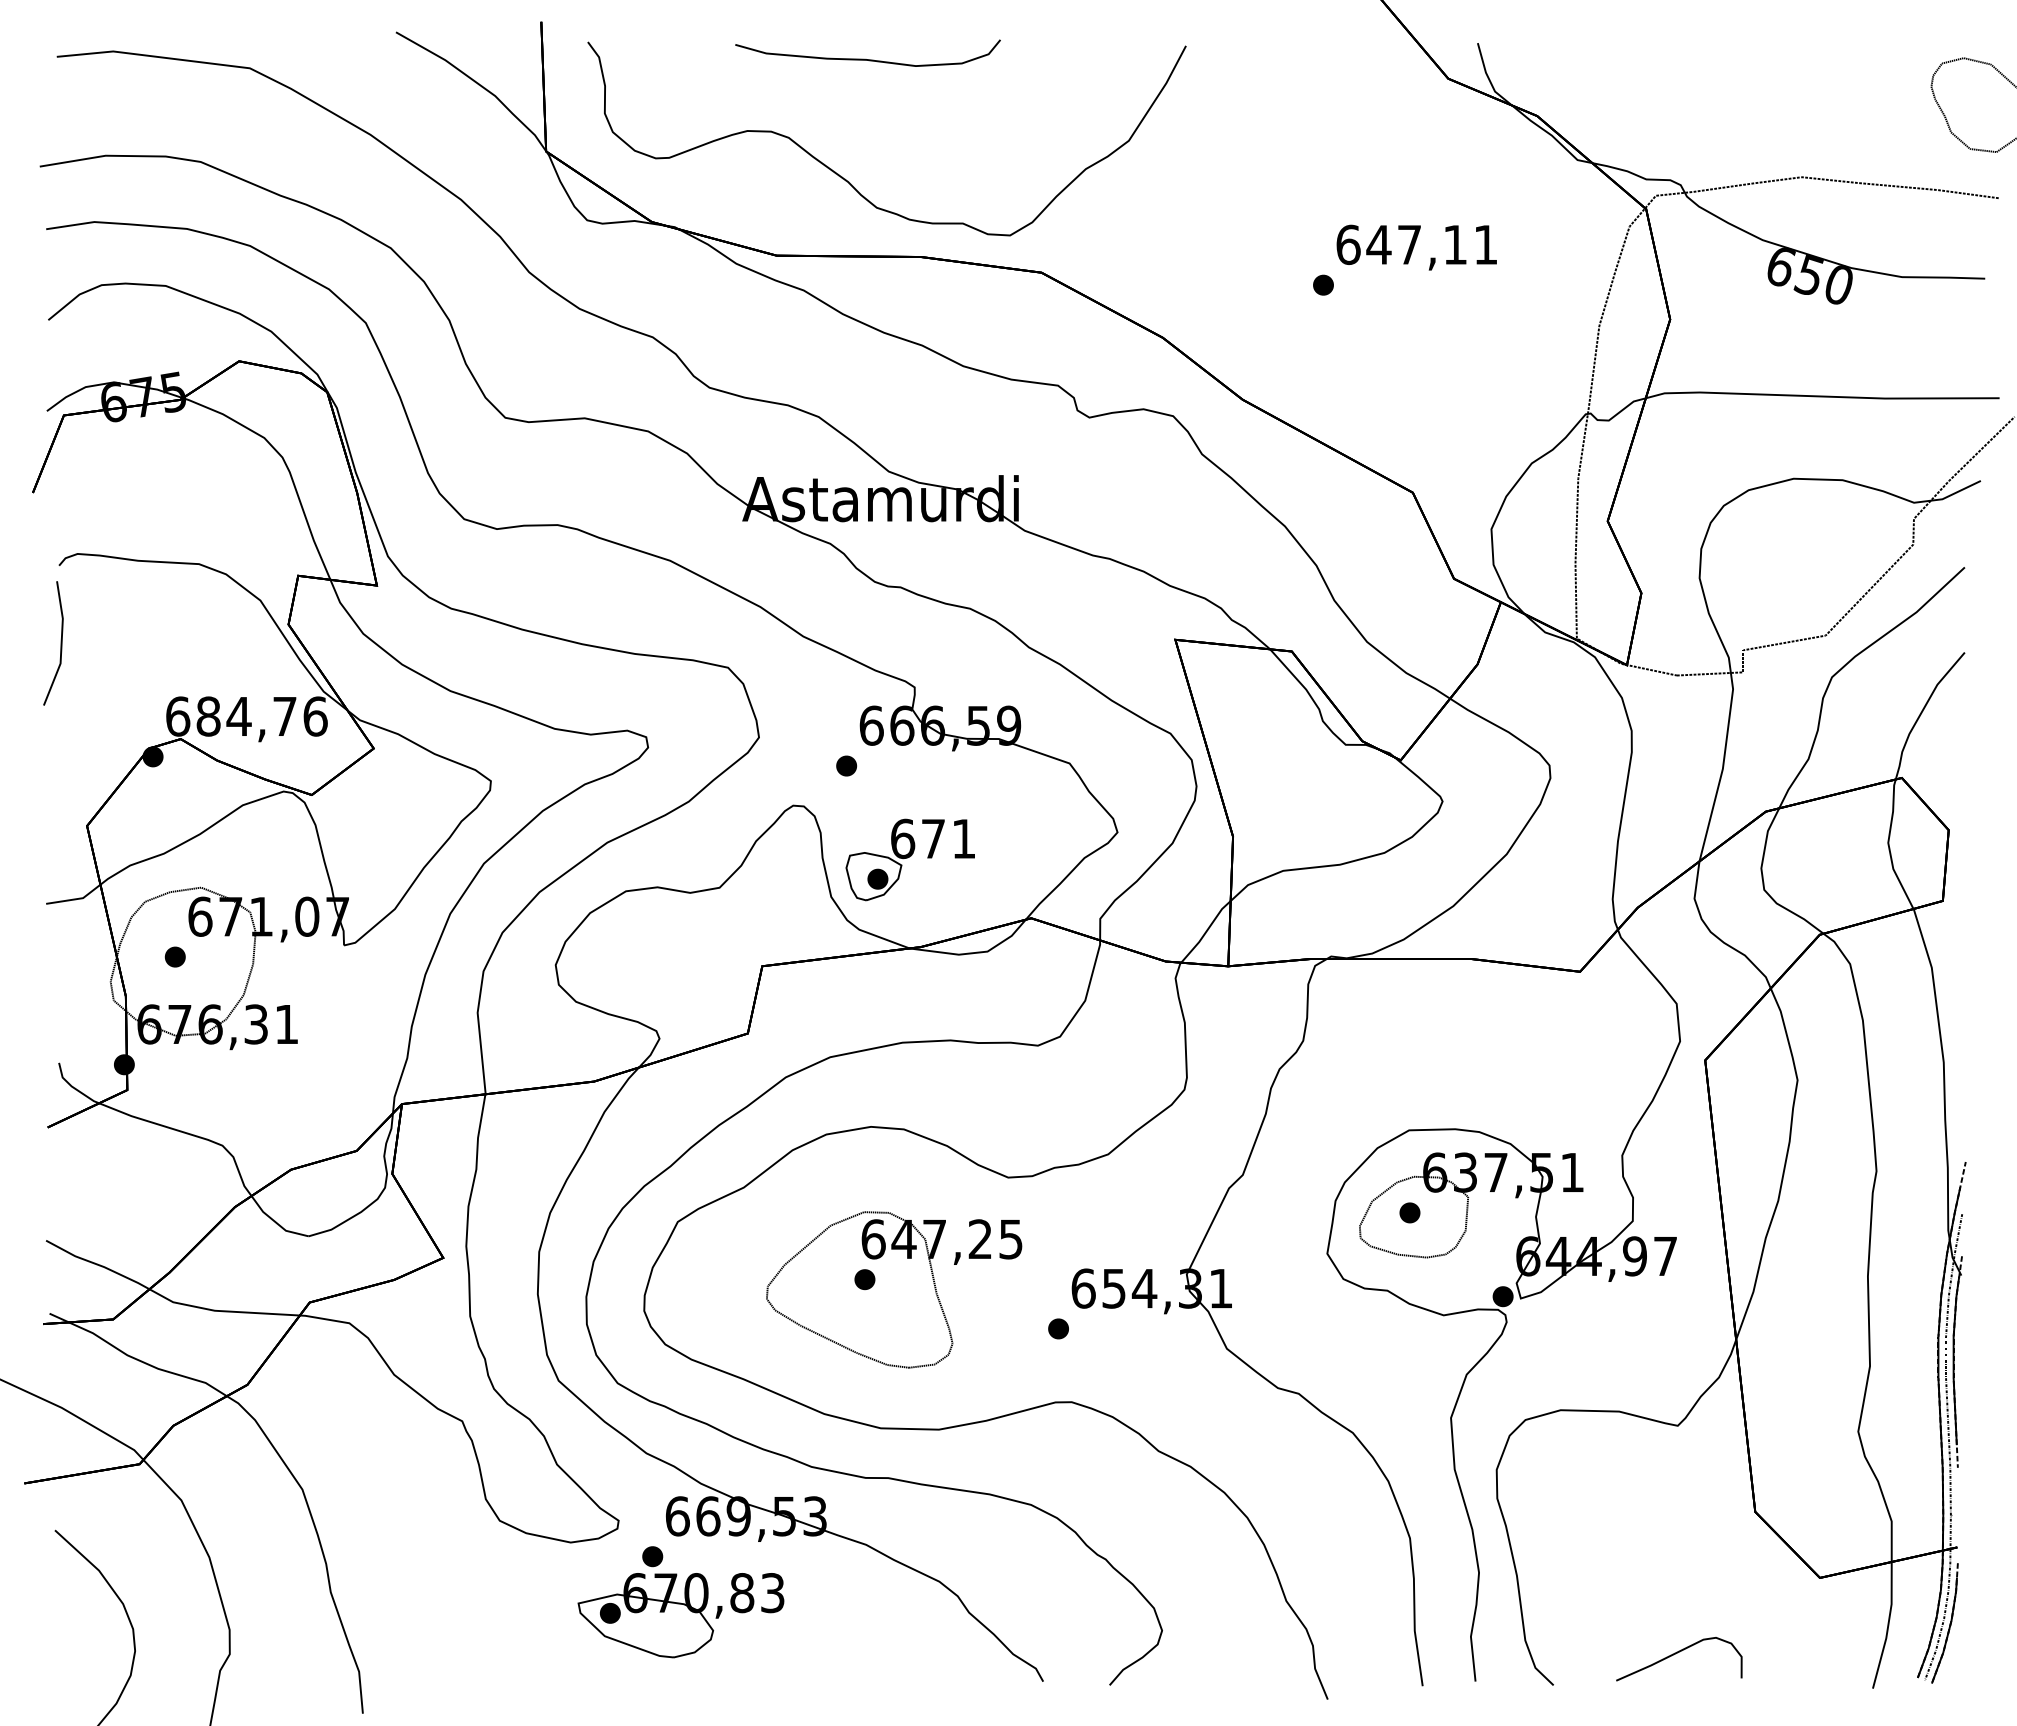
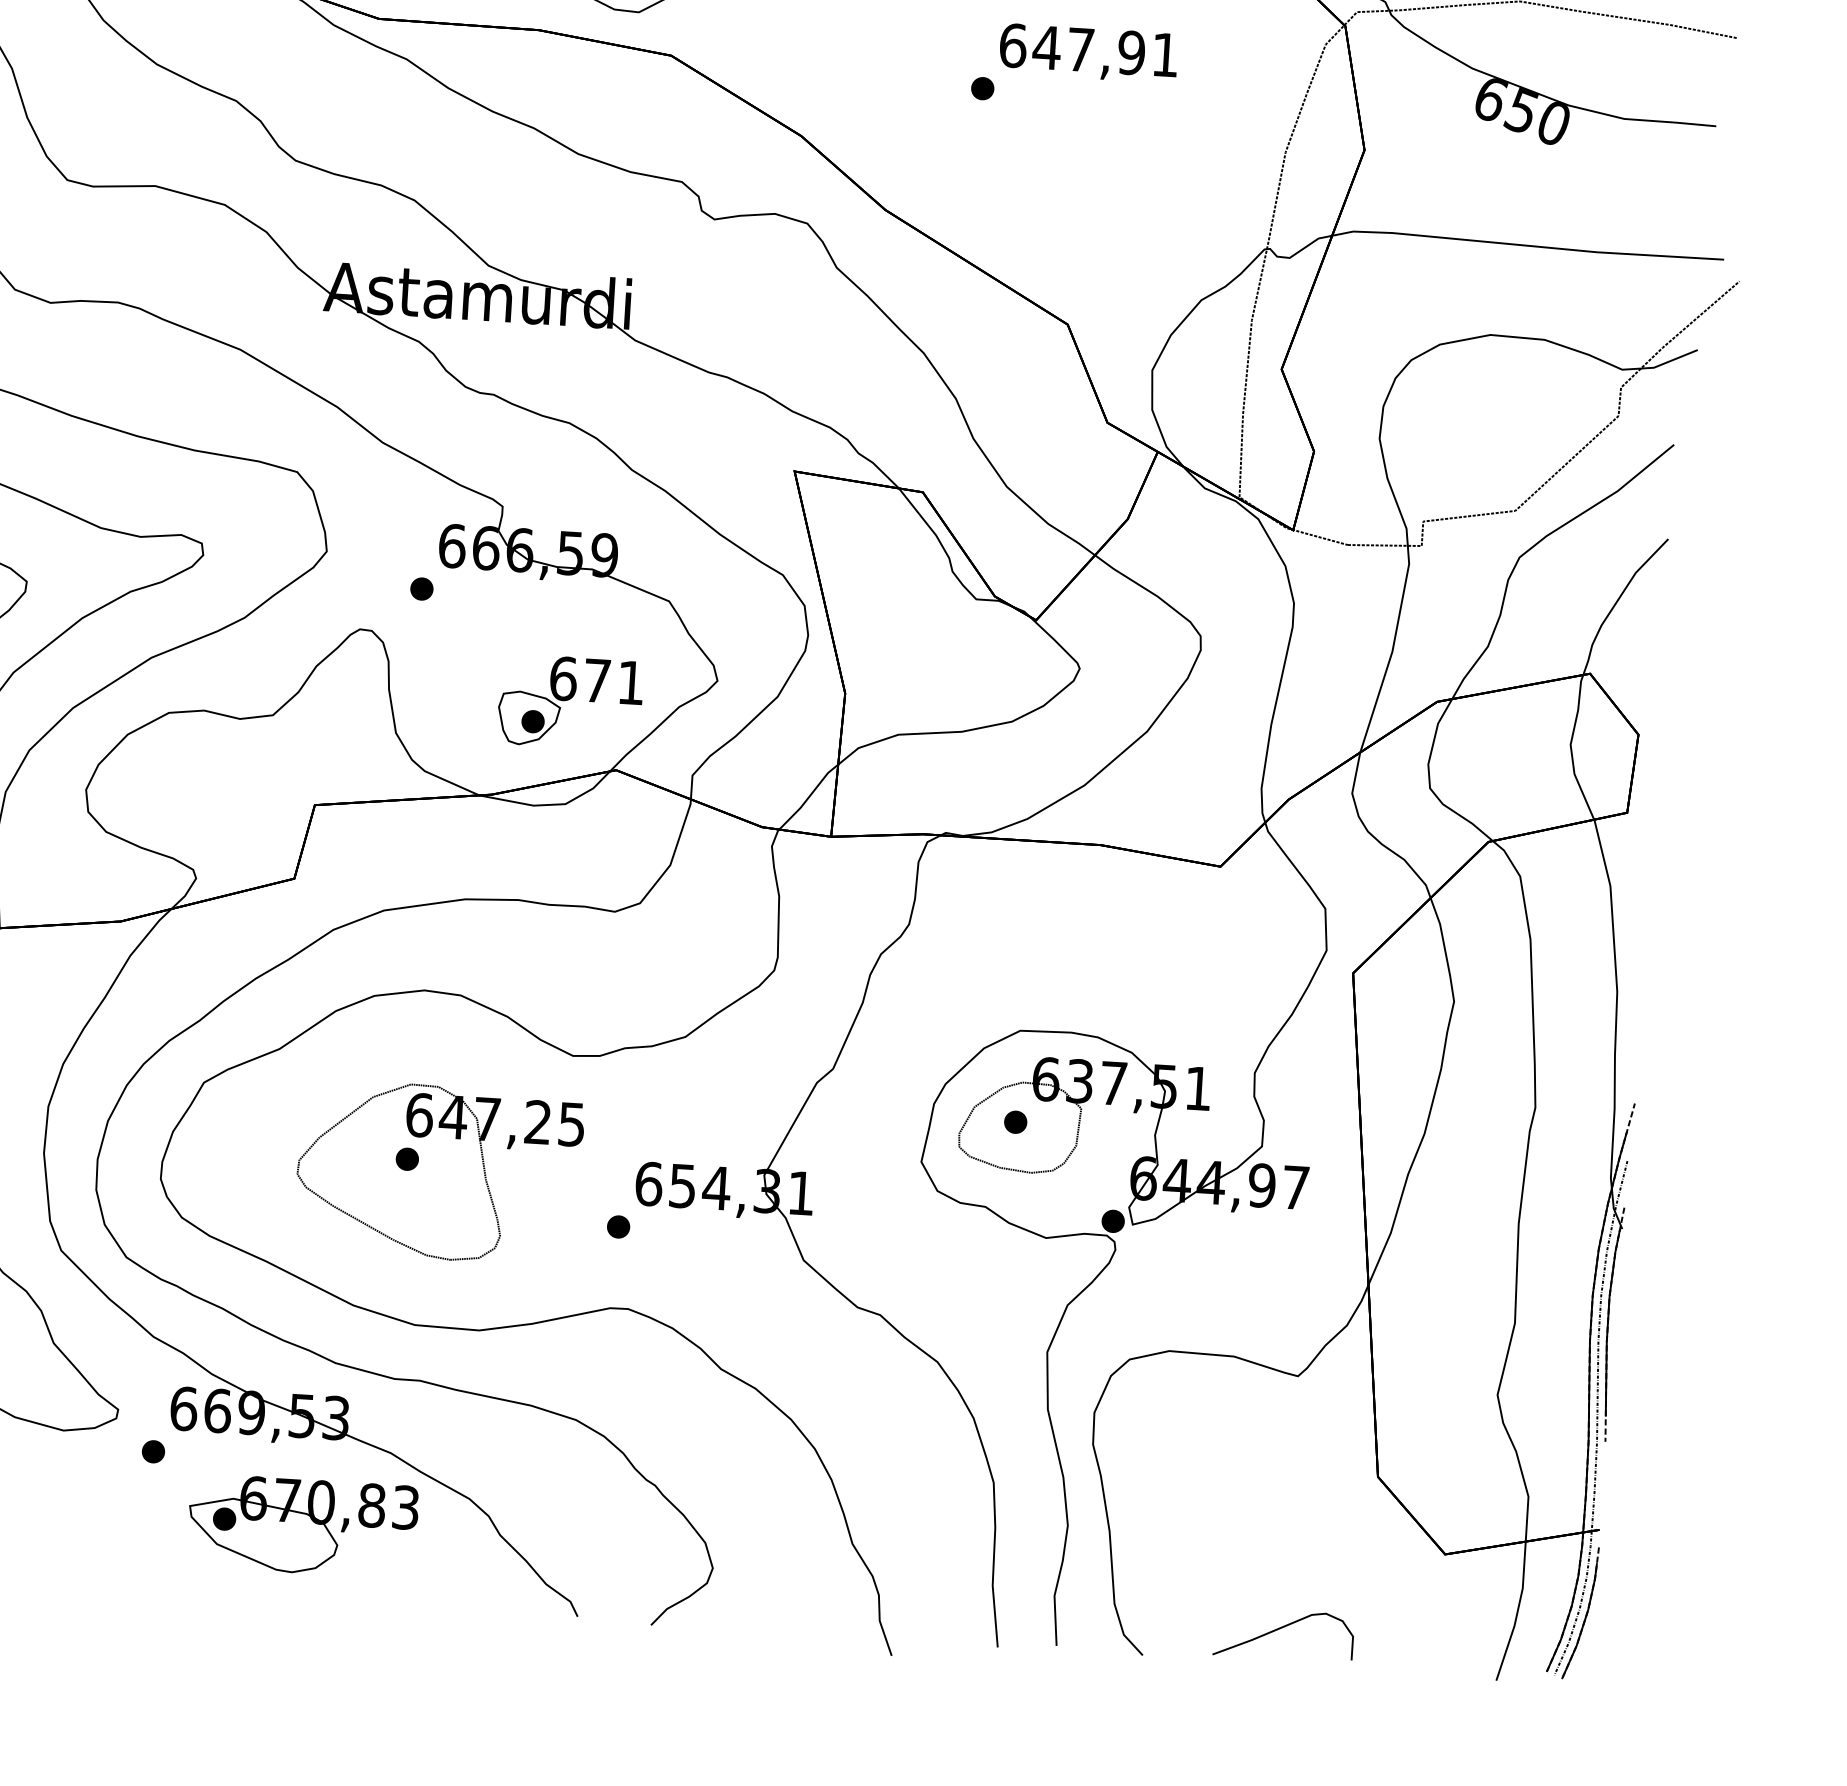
text: (1455, 244) -> (1131, 52), 647,11 -> 647,91
part: (909, 859) -> (569, 701), moved
part: (680, 1615) -> (302, 1526), moved

